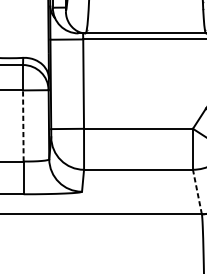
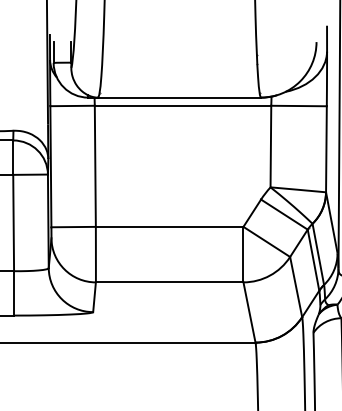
line: (23, 125) -> (13, 222), dashed -> solid
line: (197, 192) -> (249, 312), dashed -> solid

